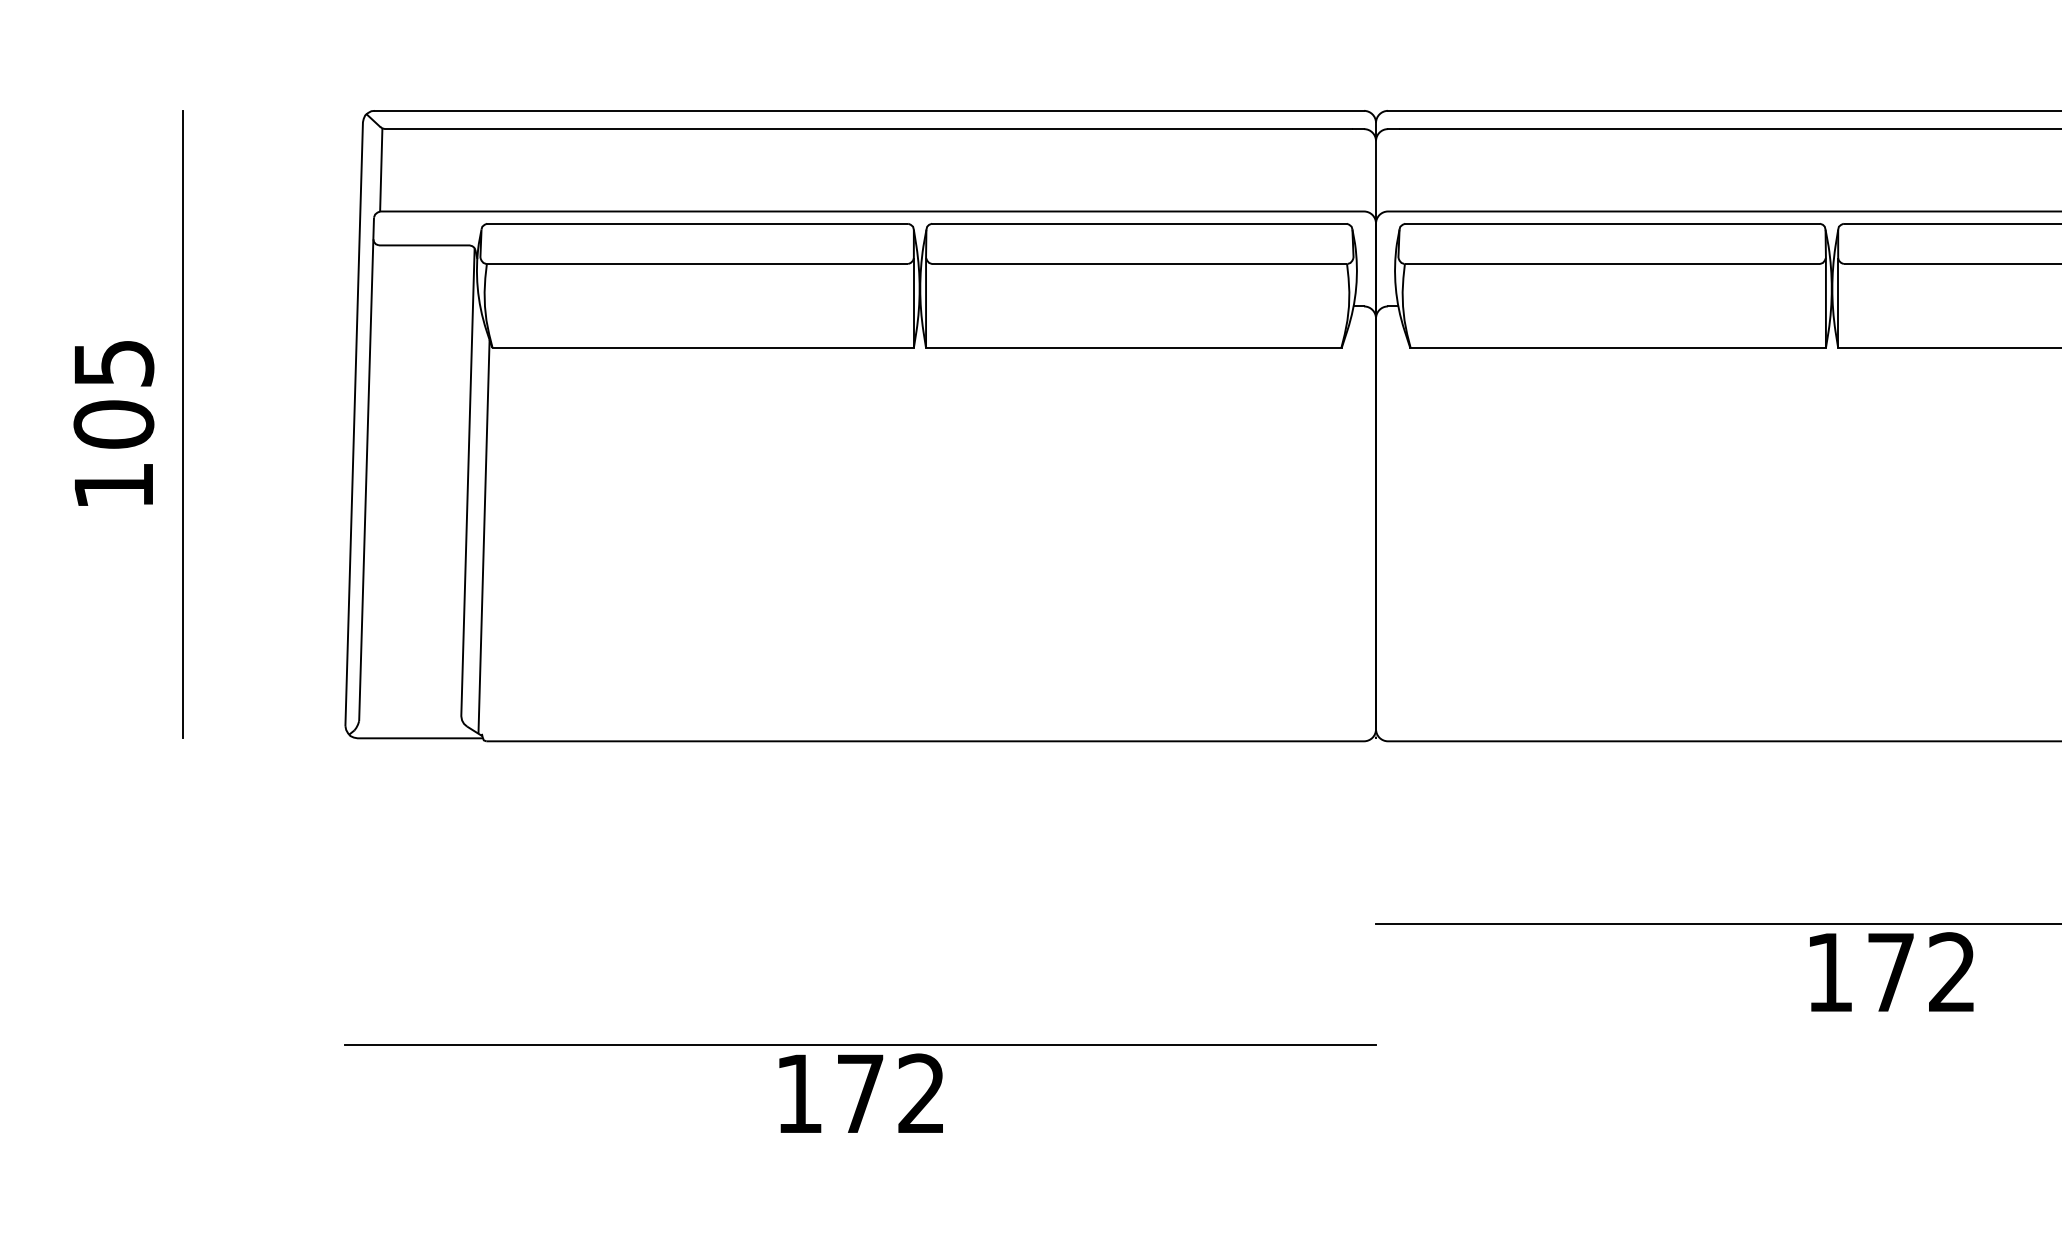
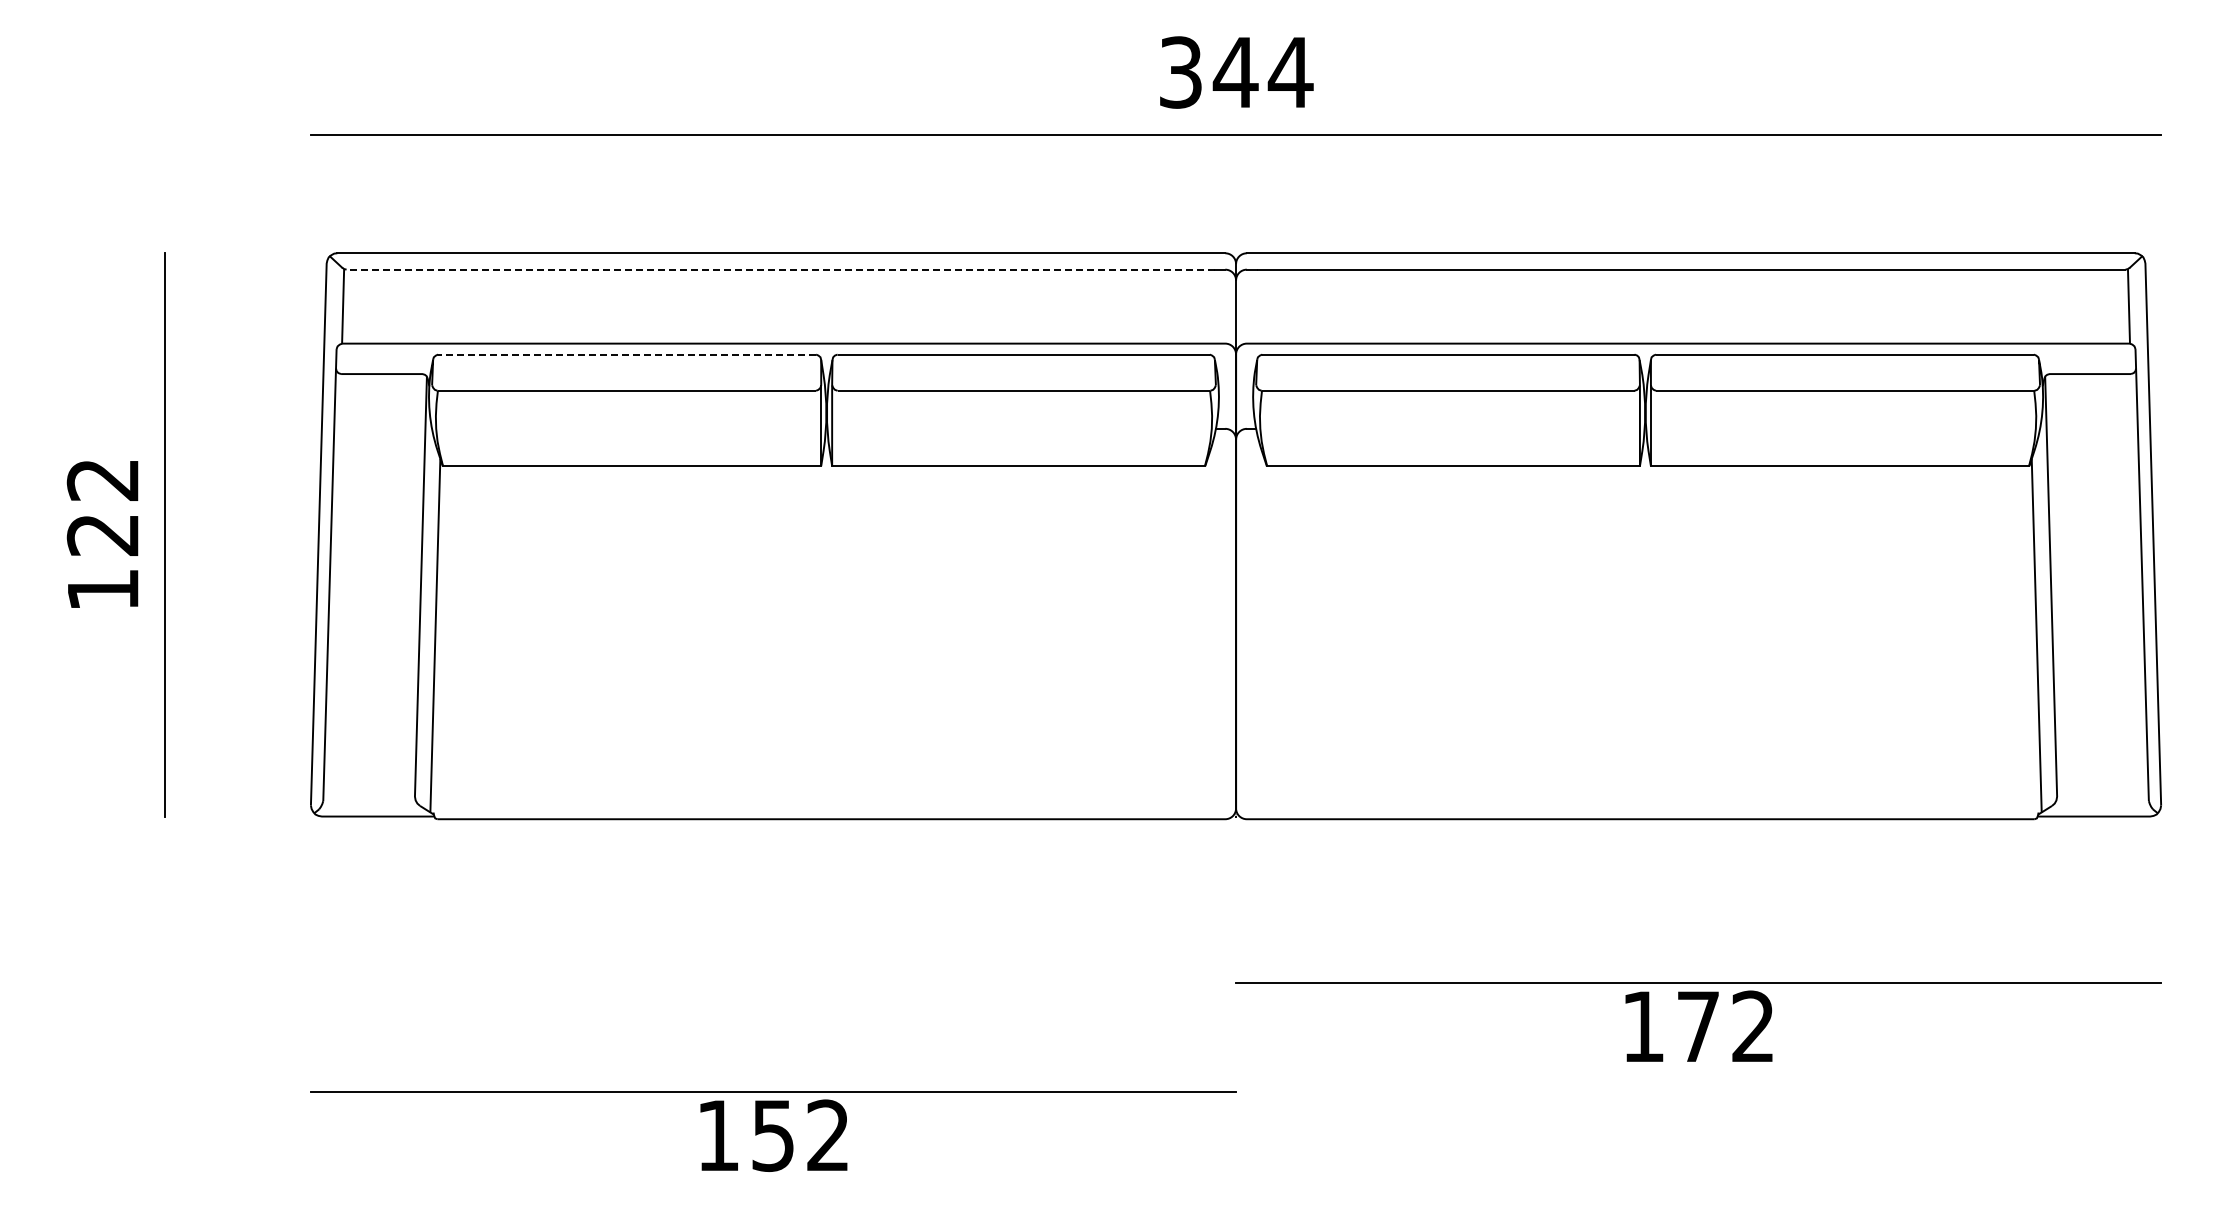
line: (868, 128) -> (780, 269), solid -> dashed
line: (698, 223) -> (627, 354), solid -> dashed
text: (113, 395) -> (102, 508), 105 -> 122
text: (859, 1094) -> (772, 1136), 172 -> 152

